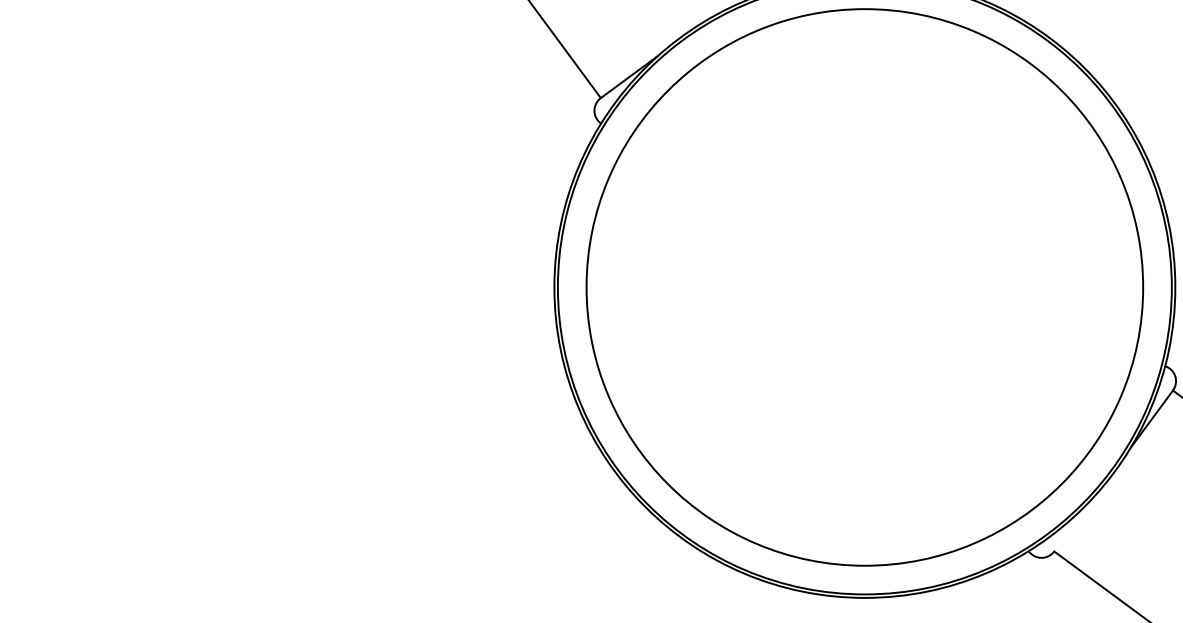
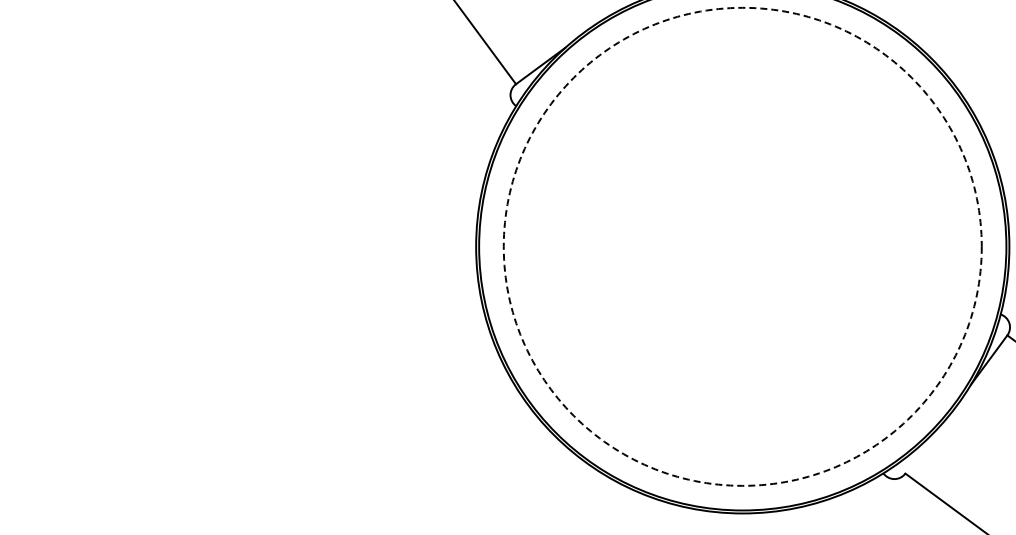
circle: (864, 287) -> (742, 246), solid -> dashed

